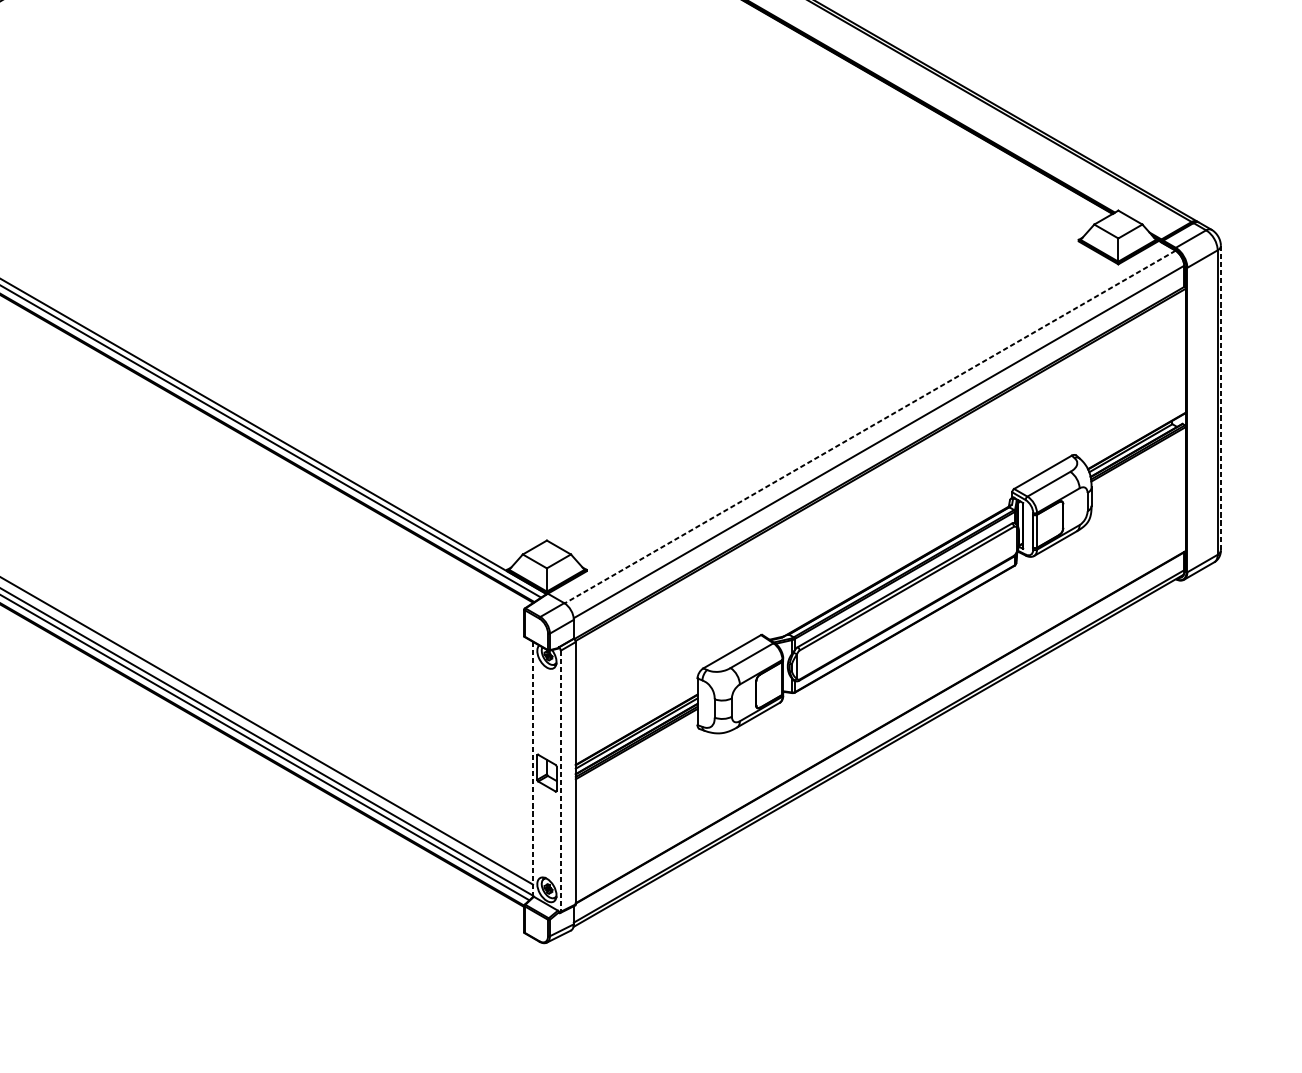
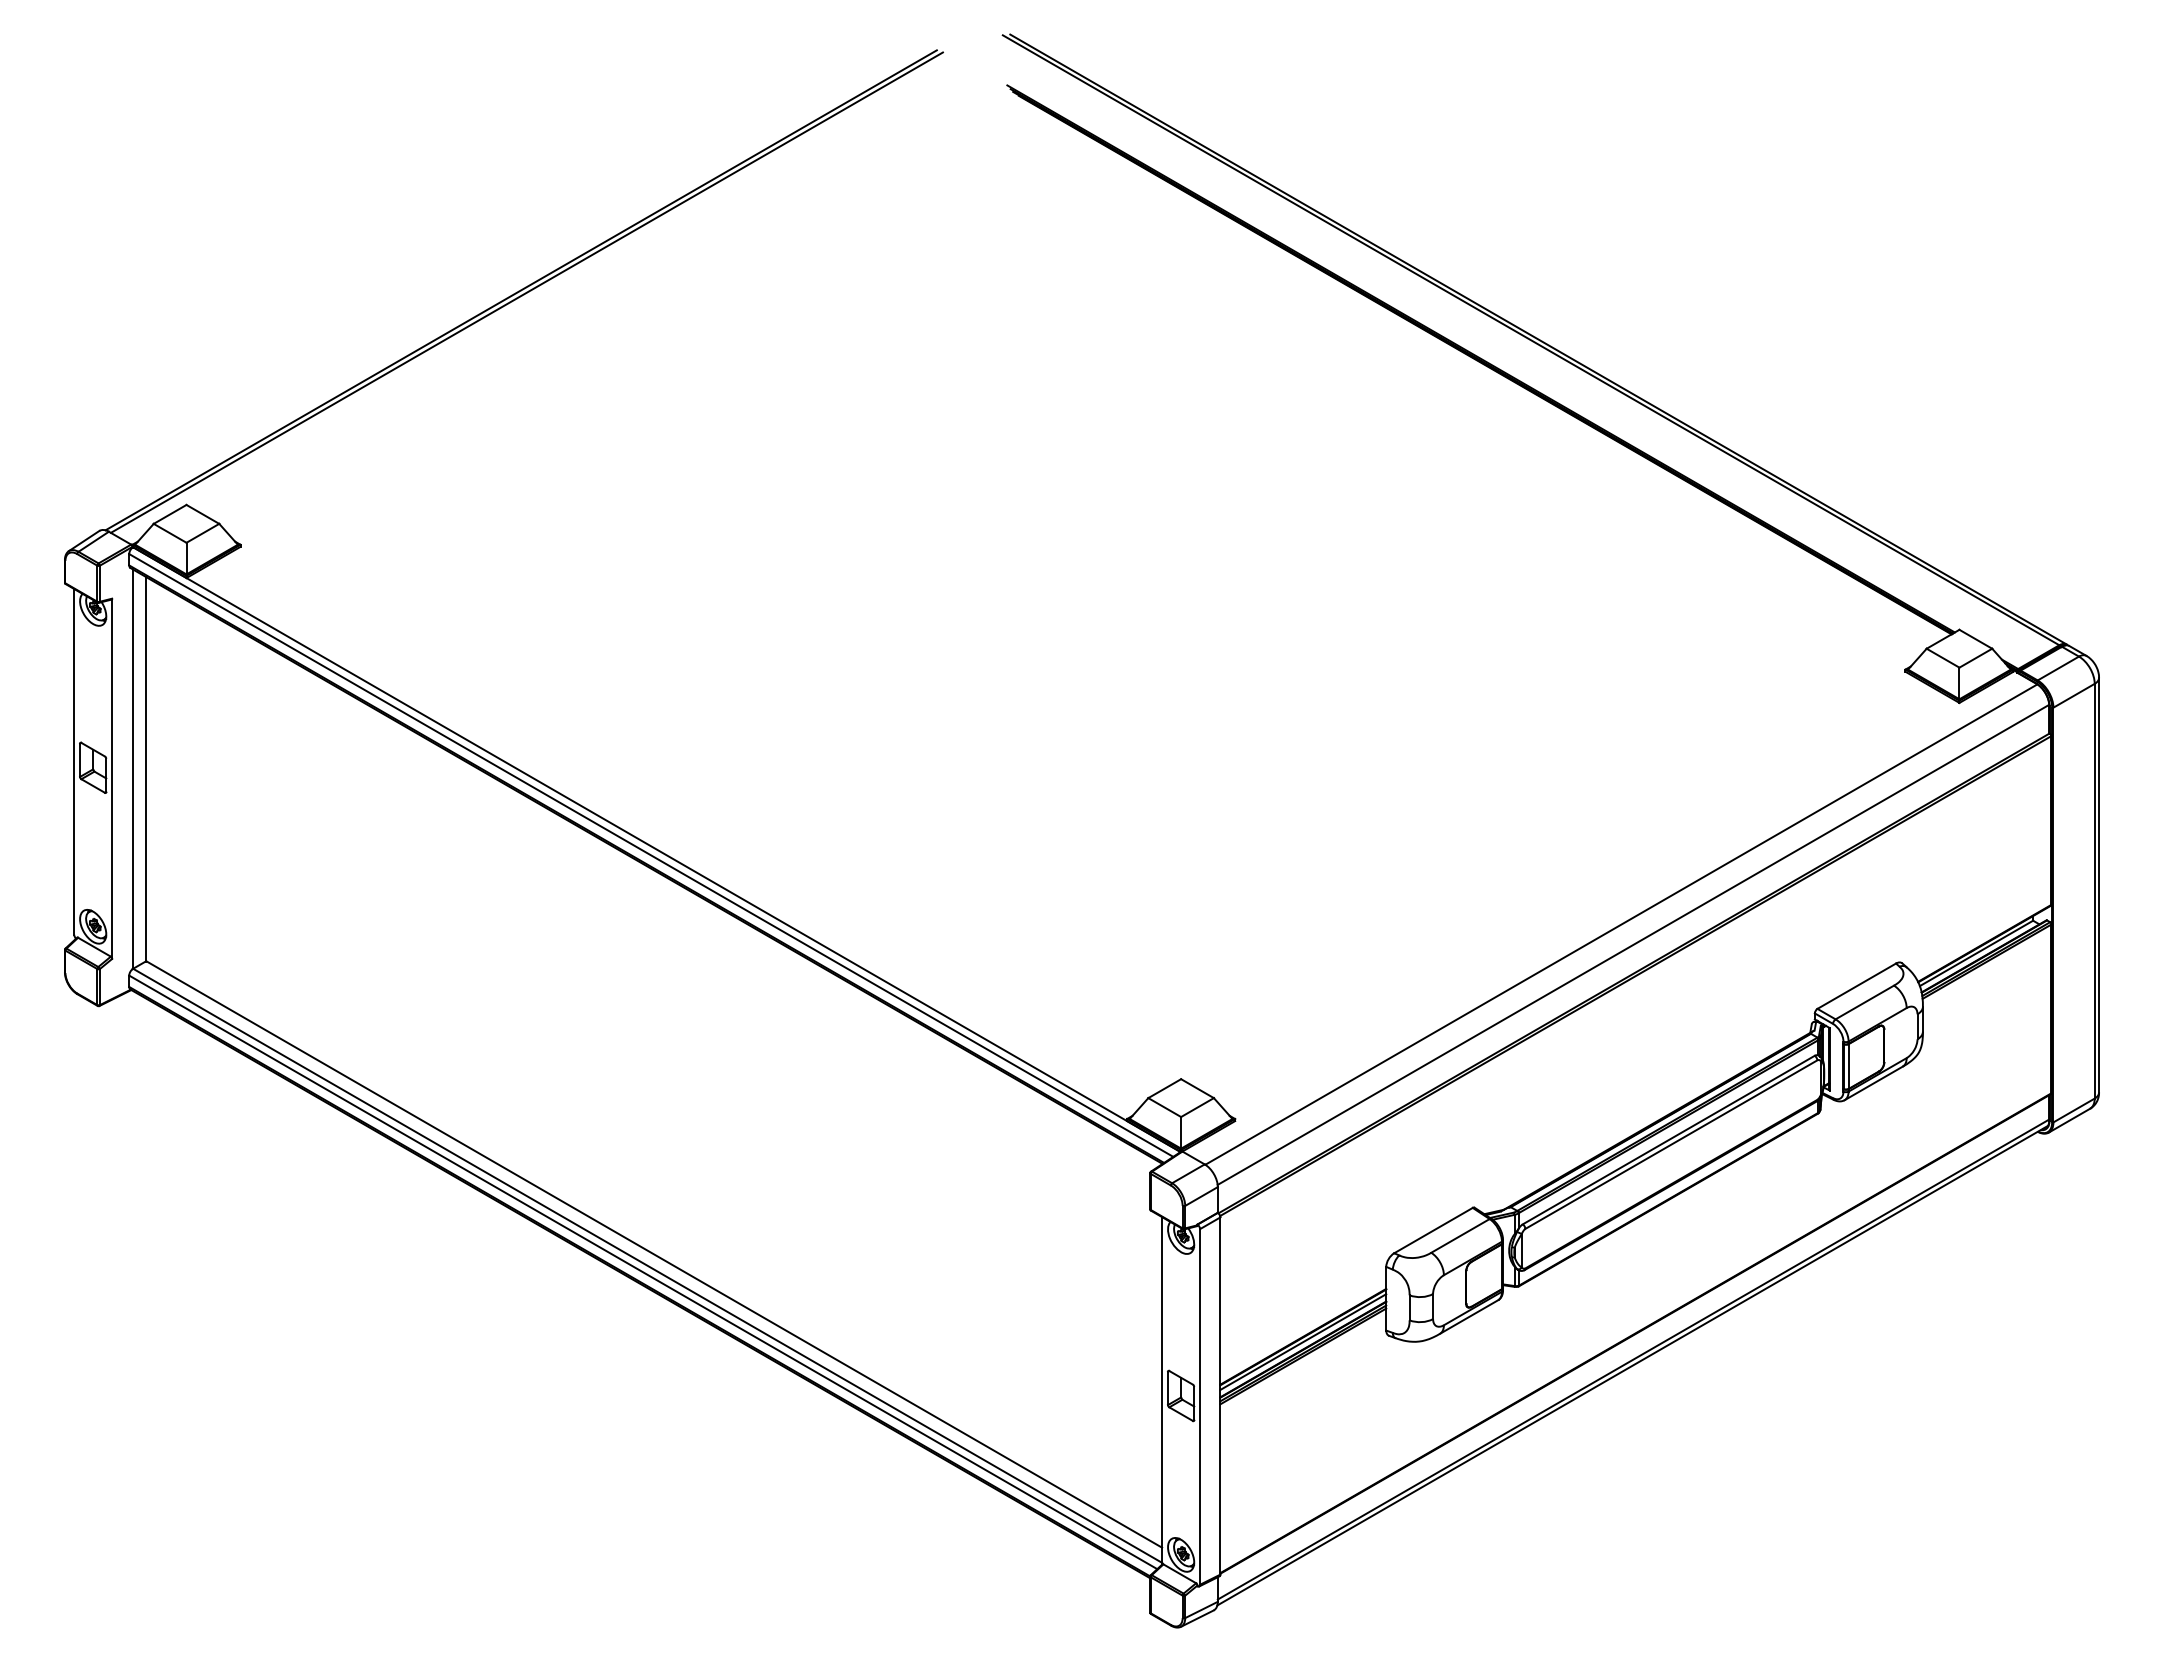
line: (1221, 398) -> (2099, 885), dashed -> solid
line: (869, 427) -> (1620, 924), dashed -> solid
line: (533, 769) -> (1162, 1390), dashed -> solid
line: (561, 780) -> (1200, 1406), dashed -> solid

